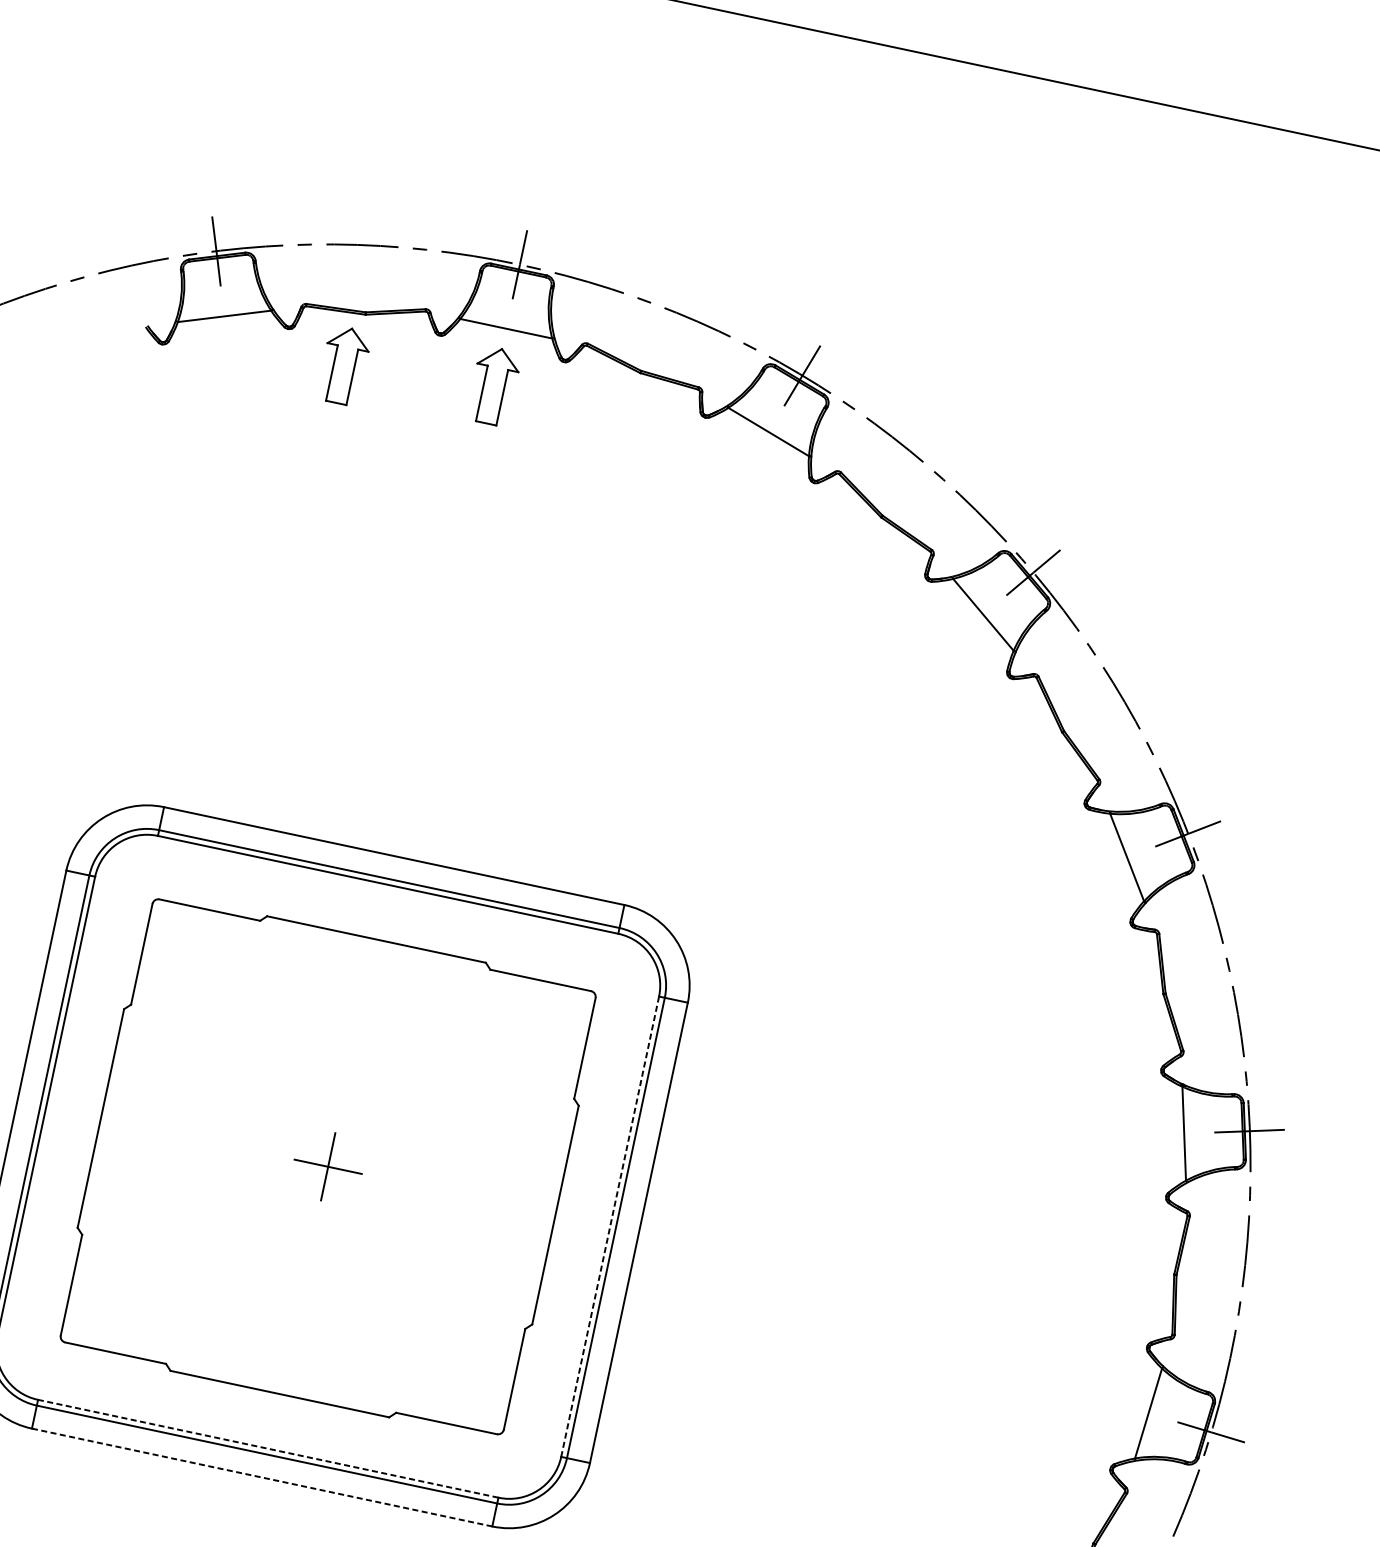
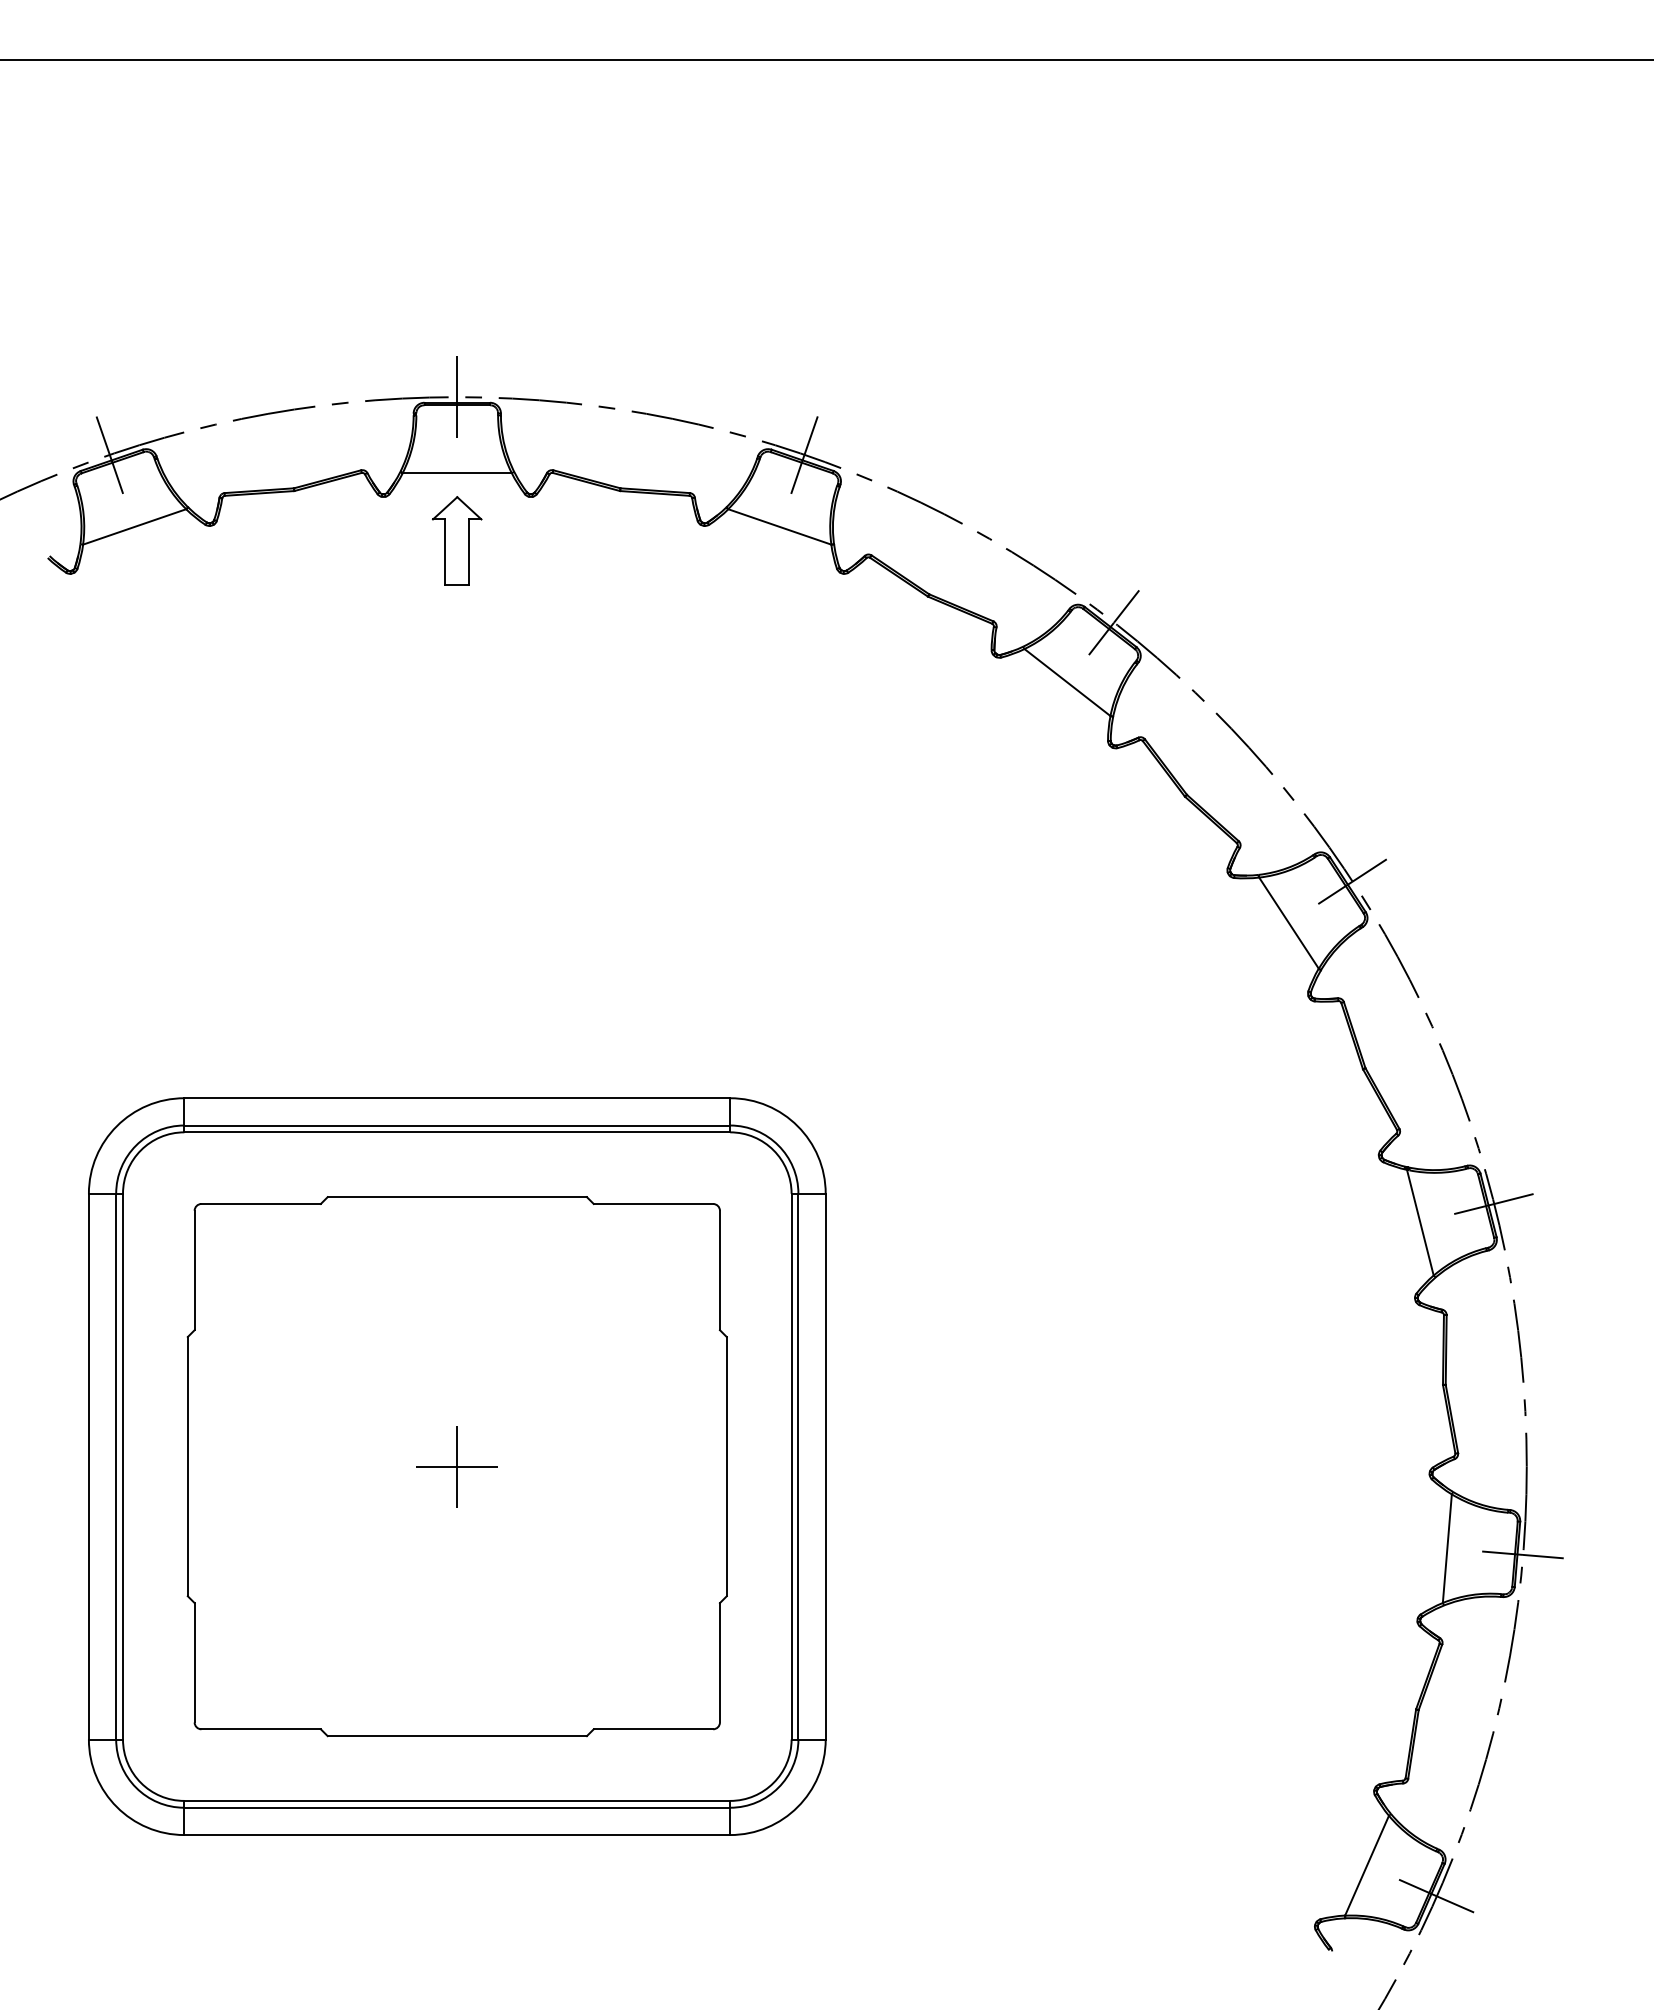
part: (344, 365) -> (282, 553), removed
line: (610, 1226) -> (791, 1466), dashed -> solid
line: (268, 1448) -> (457, 1800), dashed -> solid
line: (262, 1477) -> (457, 1835), dashed -> solid

